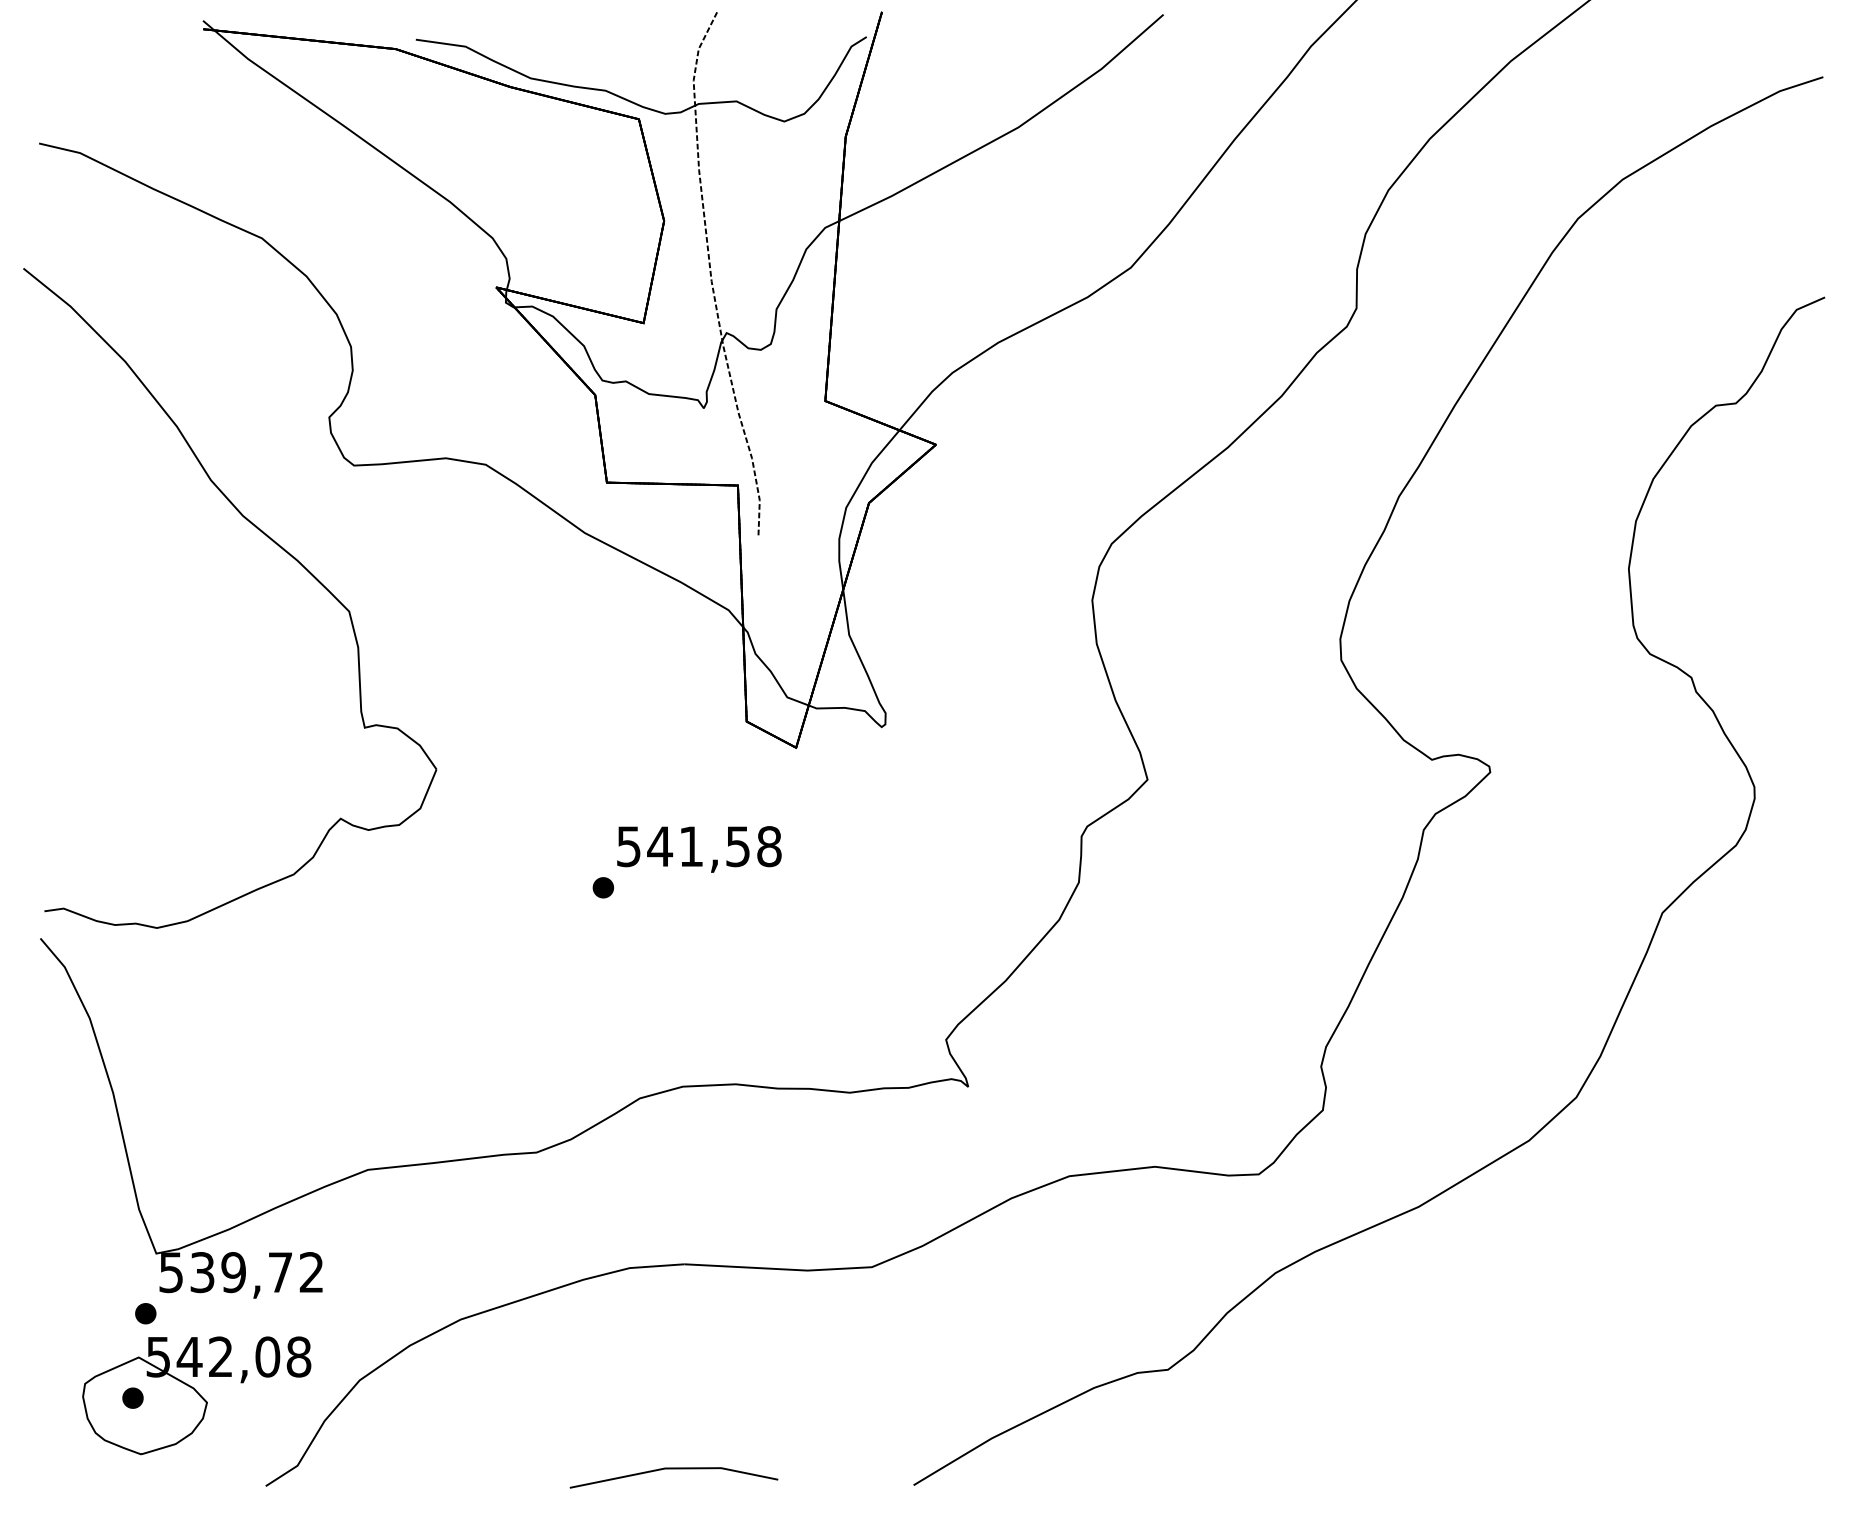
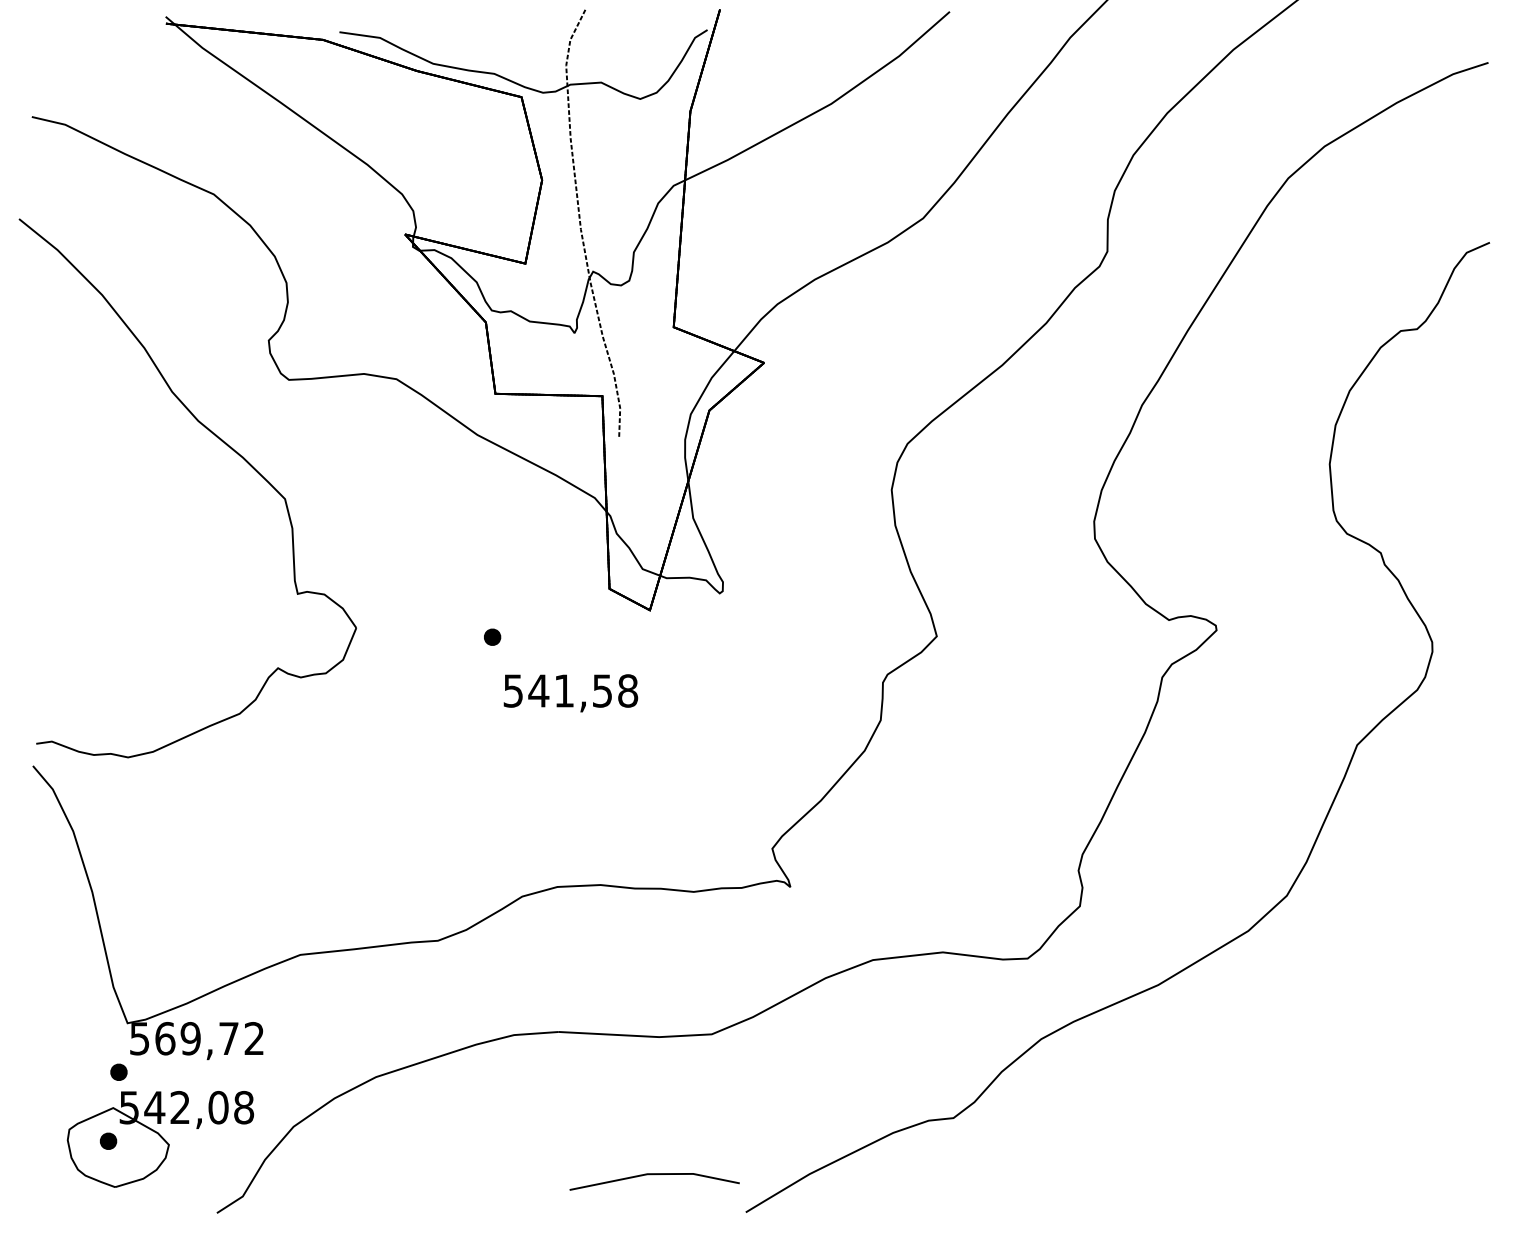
part: (602, 887) -> (491, 637), moved
text: (202, 1272) -> (165, 1038), 539,72 -> 569,72
line: (673, 1469) -> (654, 1175), moved

